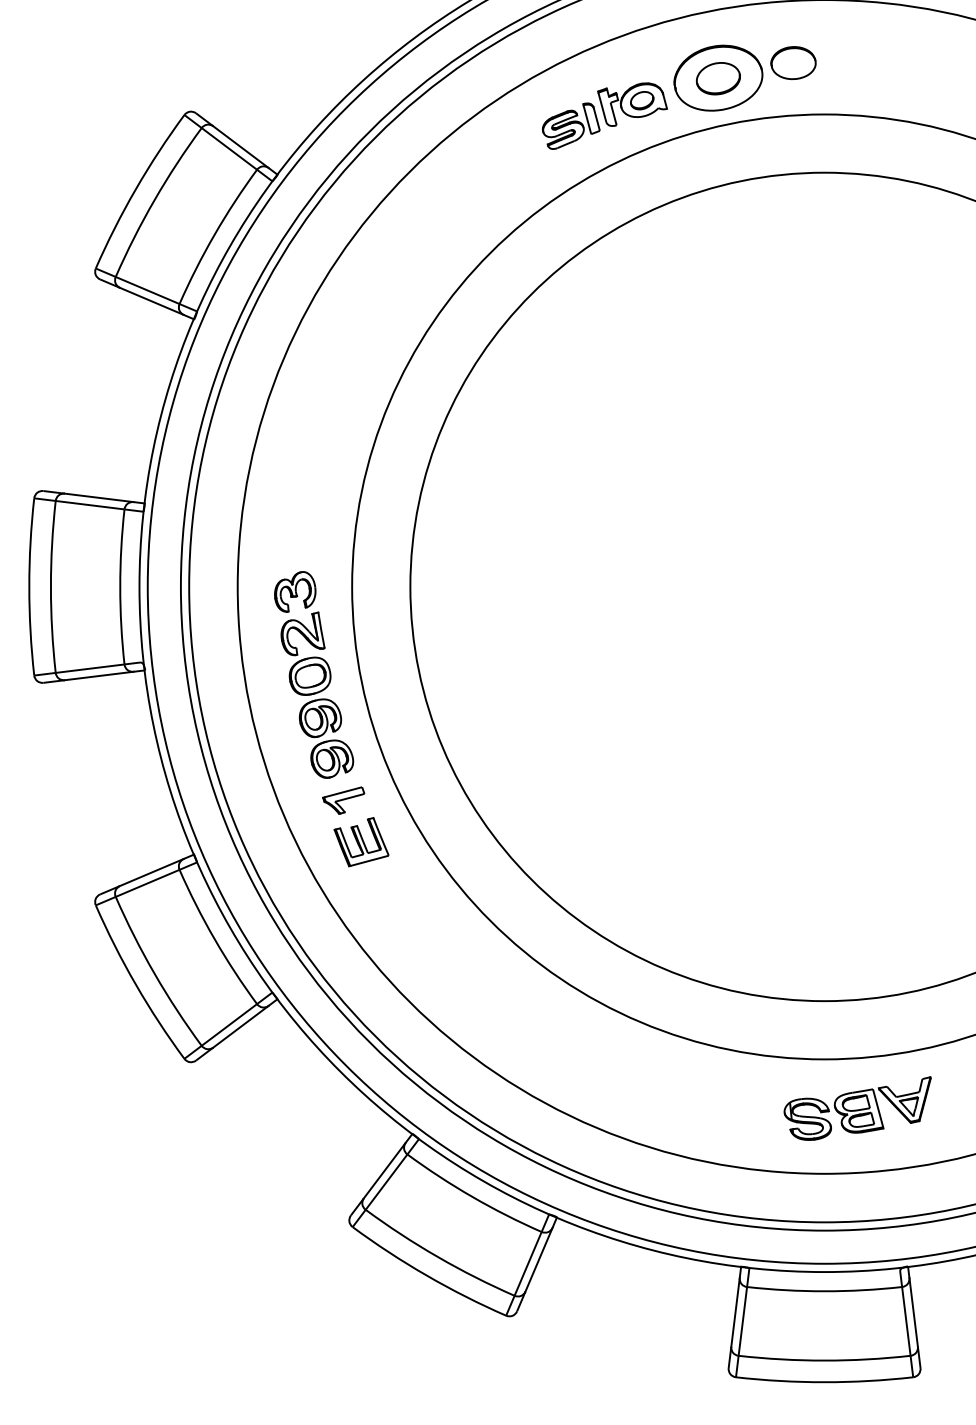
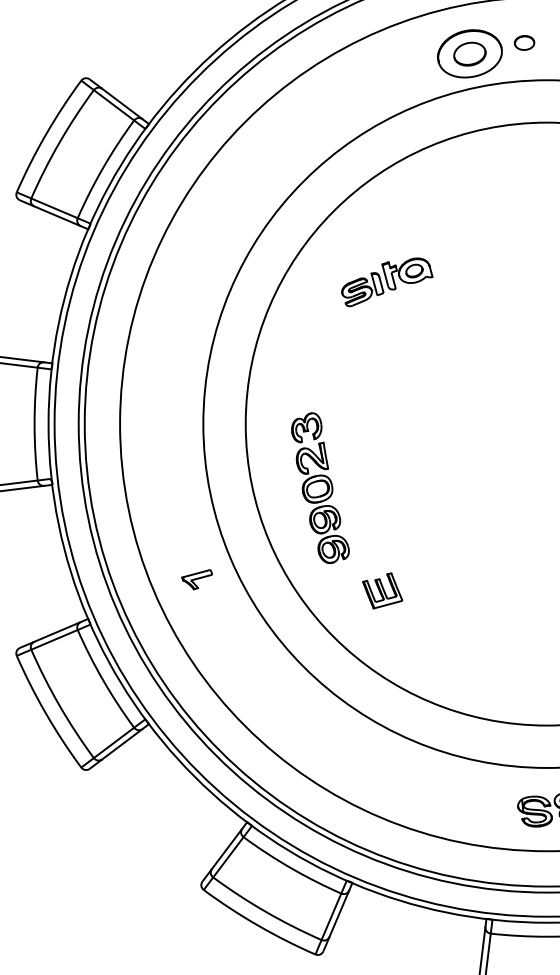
part: (793, 63) -> (524, 43), size x0.6
part: (604, 115) -> (387, 281), moved
part: (314, 674) -> (320, 487), moved
part: (361, 842) -> (382, 591), moved

